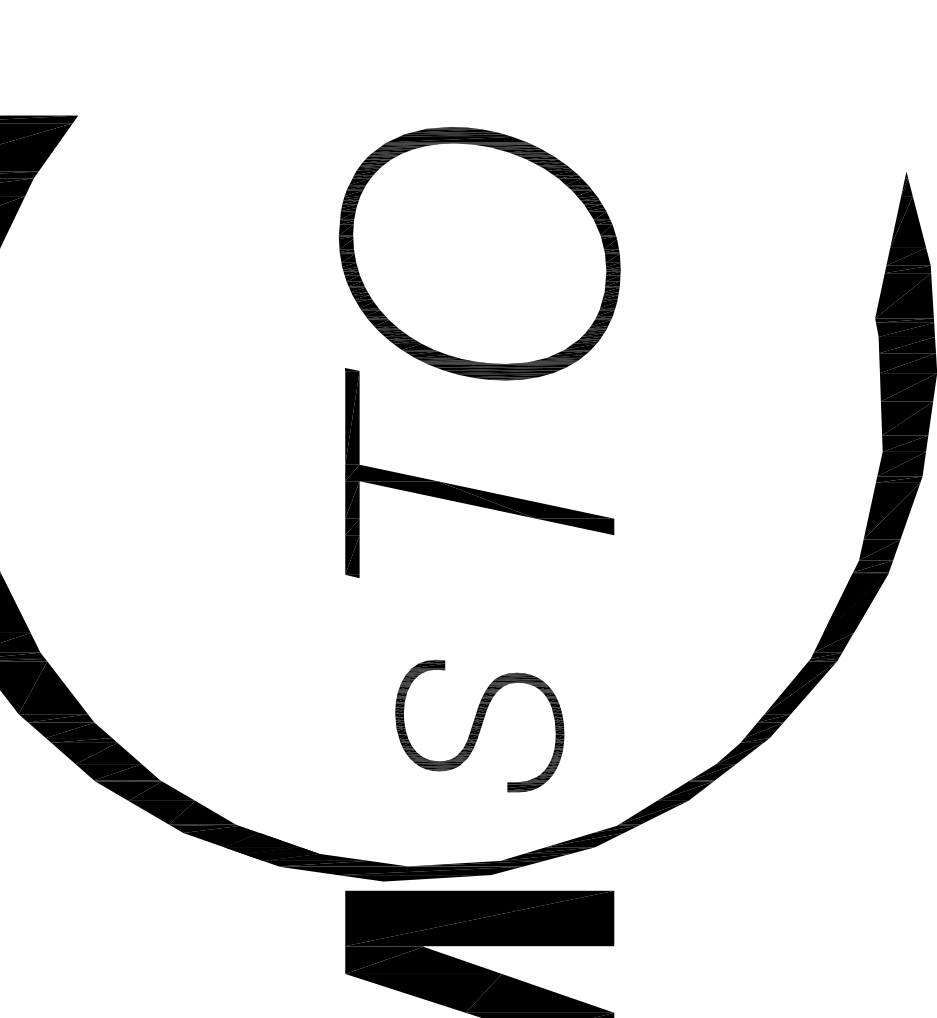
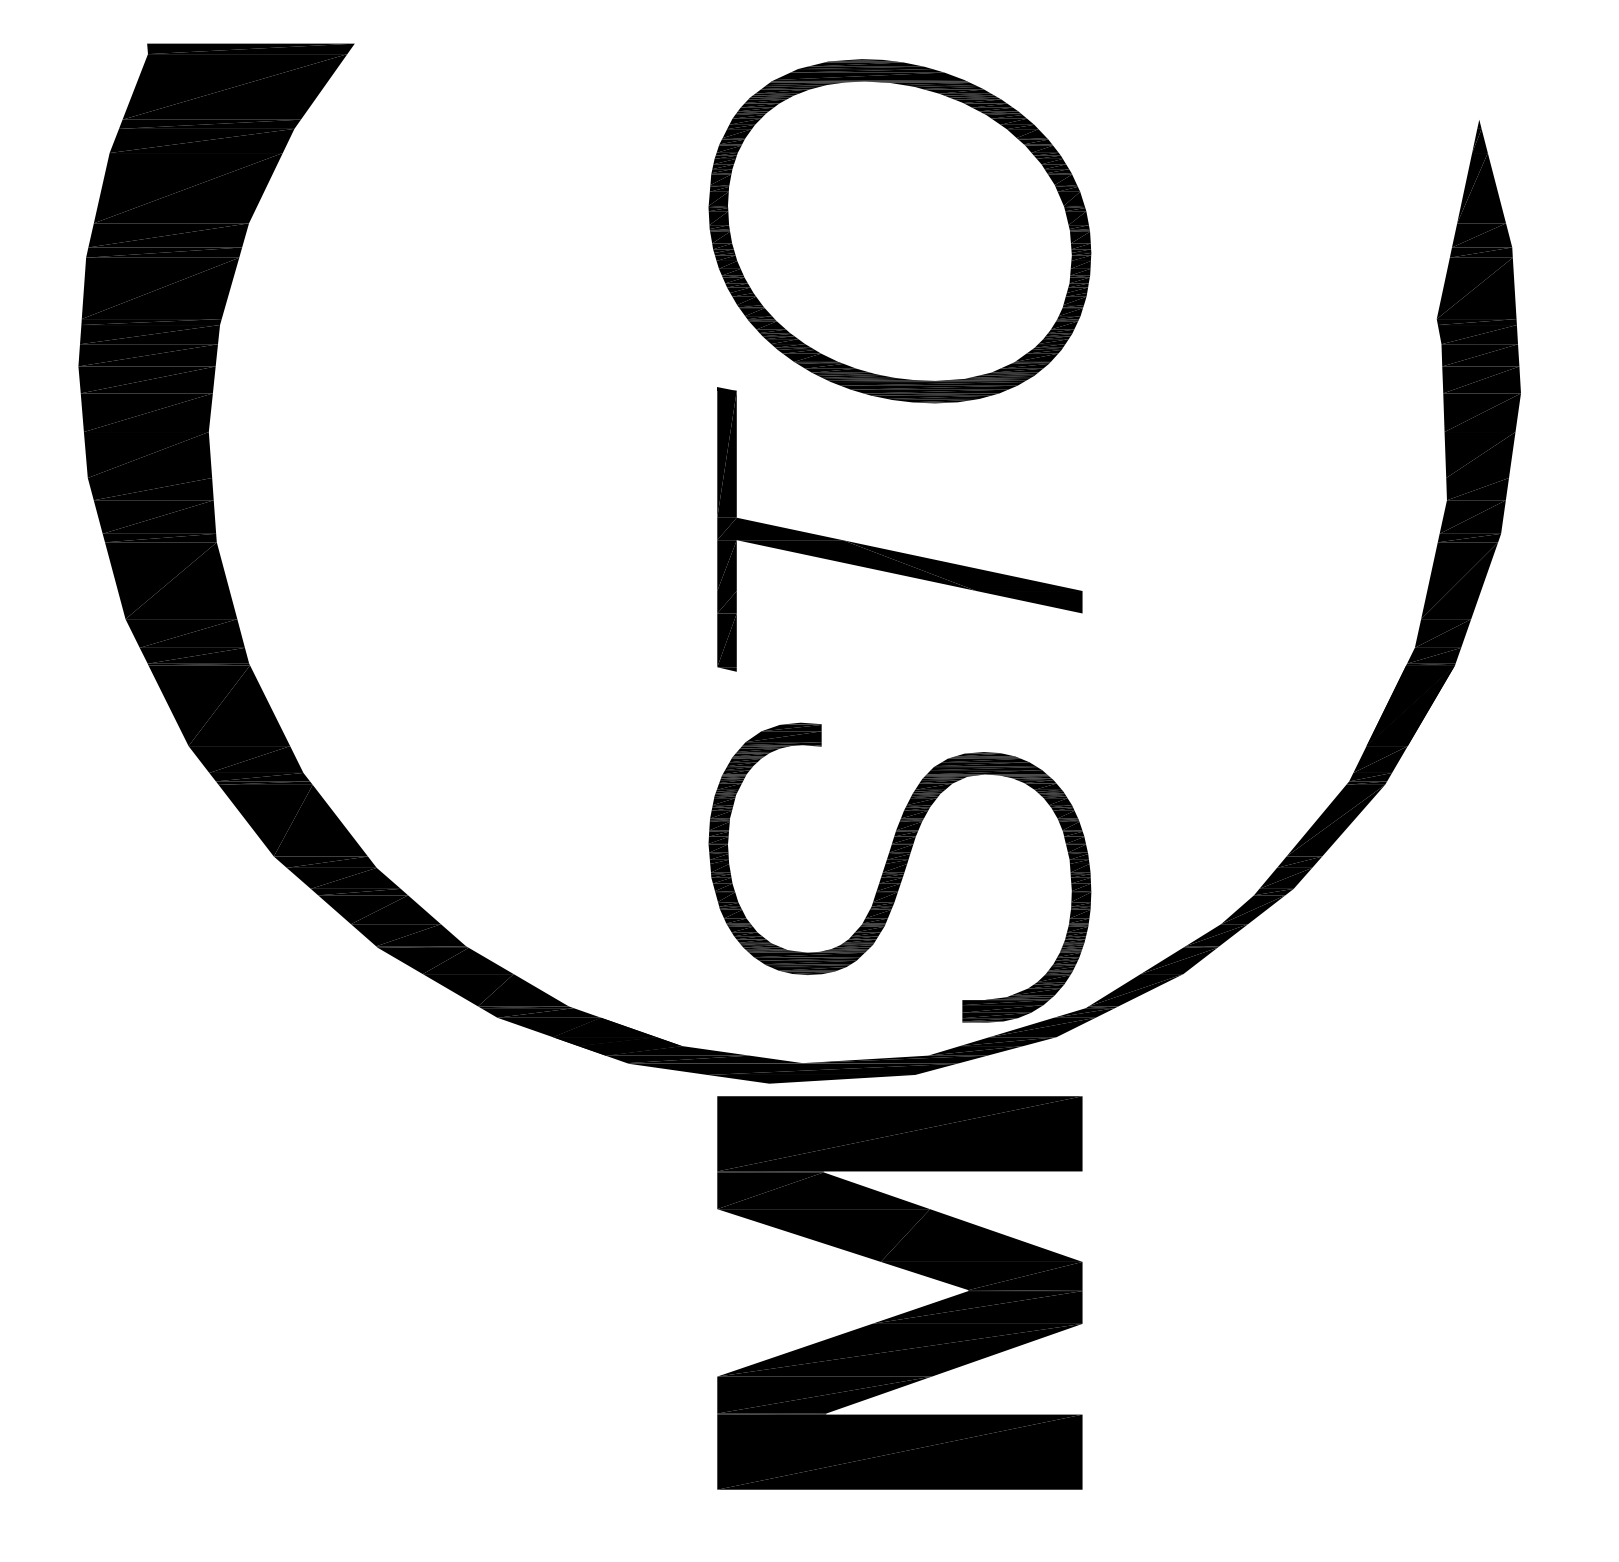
part: (479, 726) -> (899, 872), size x1.67

